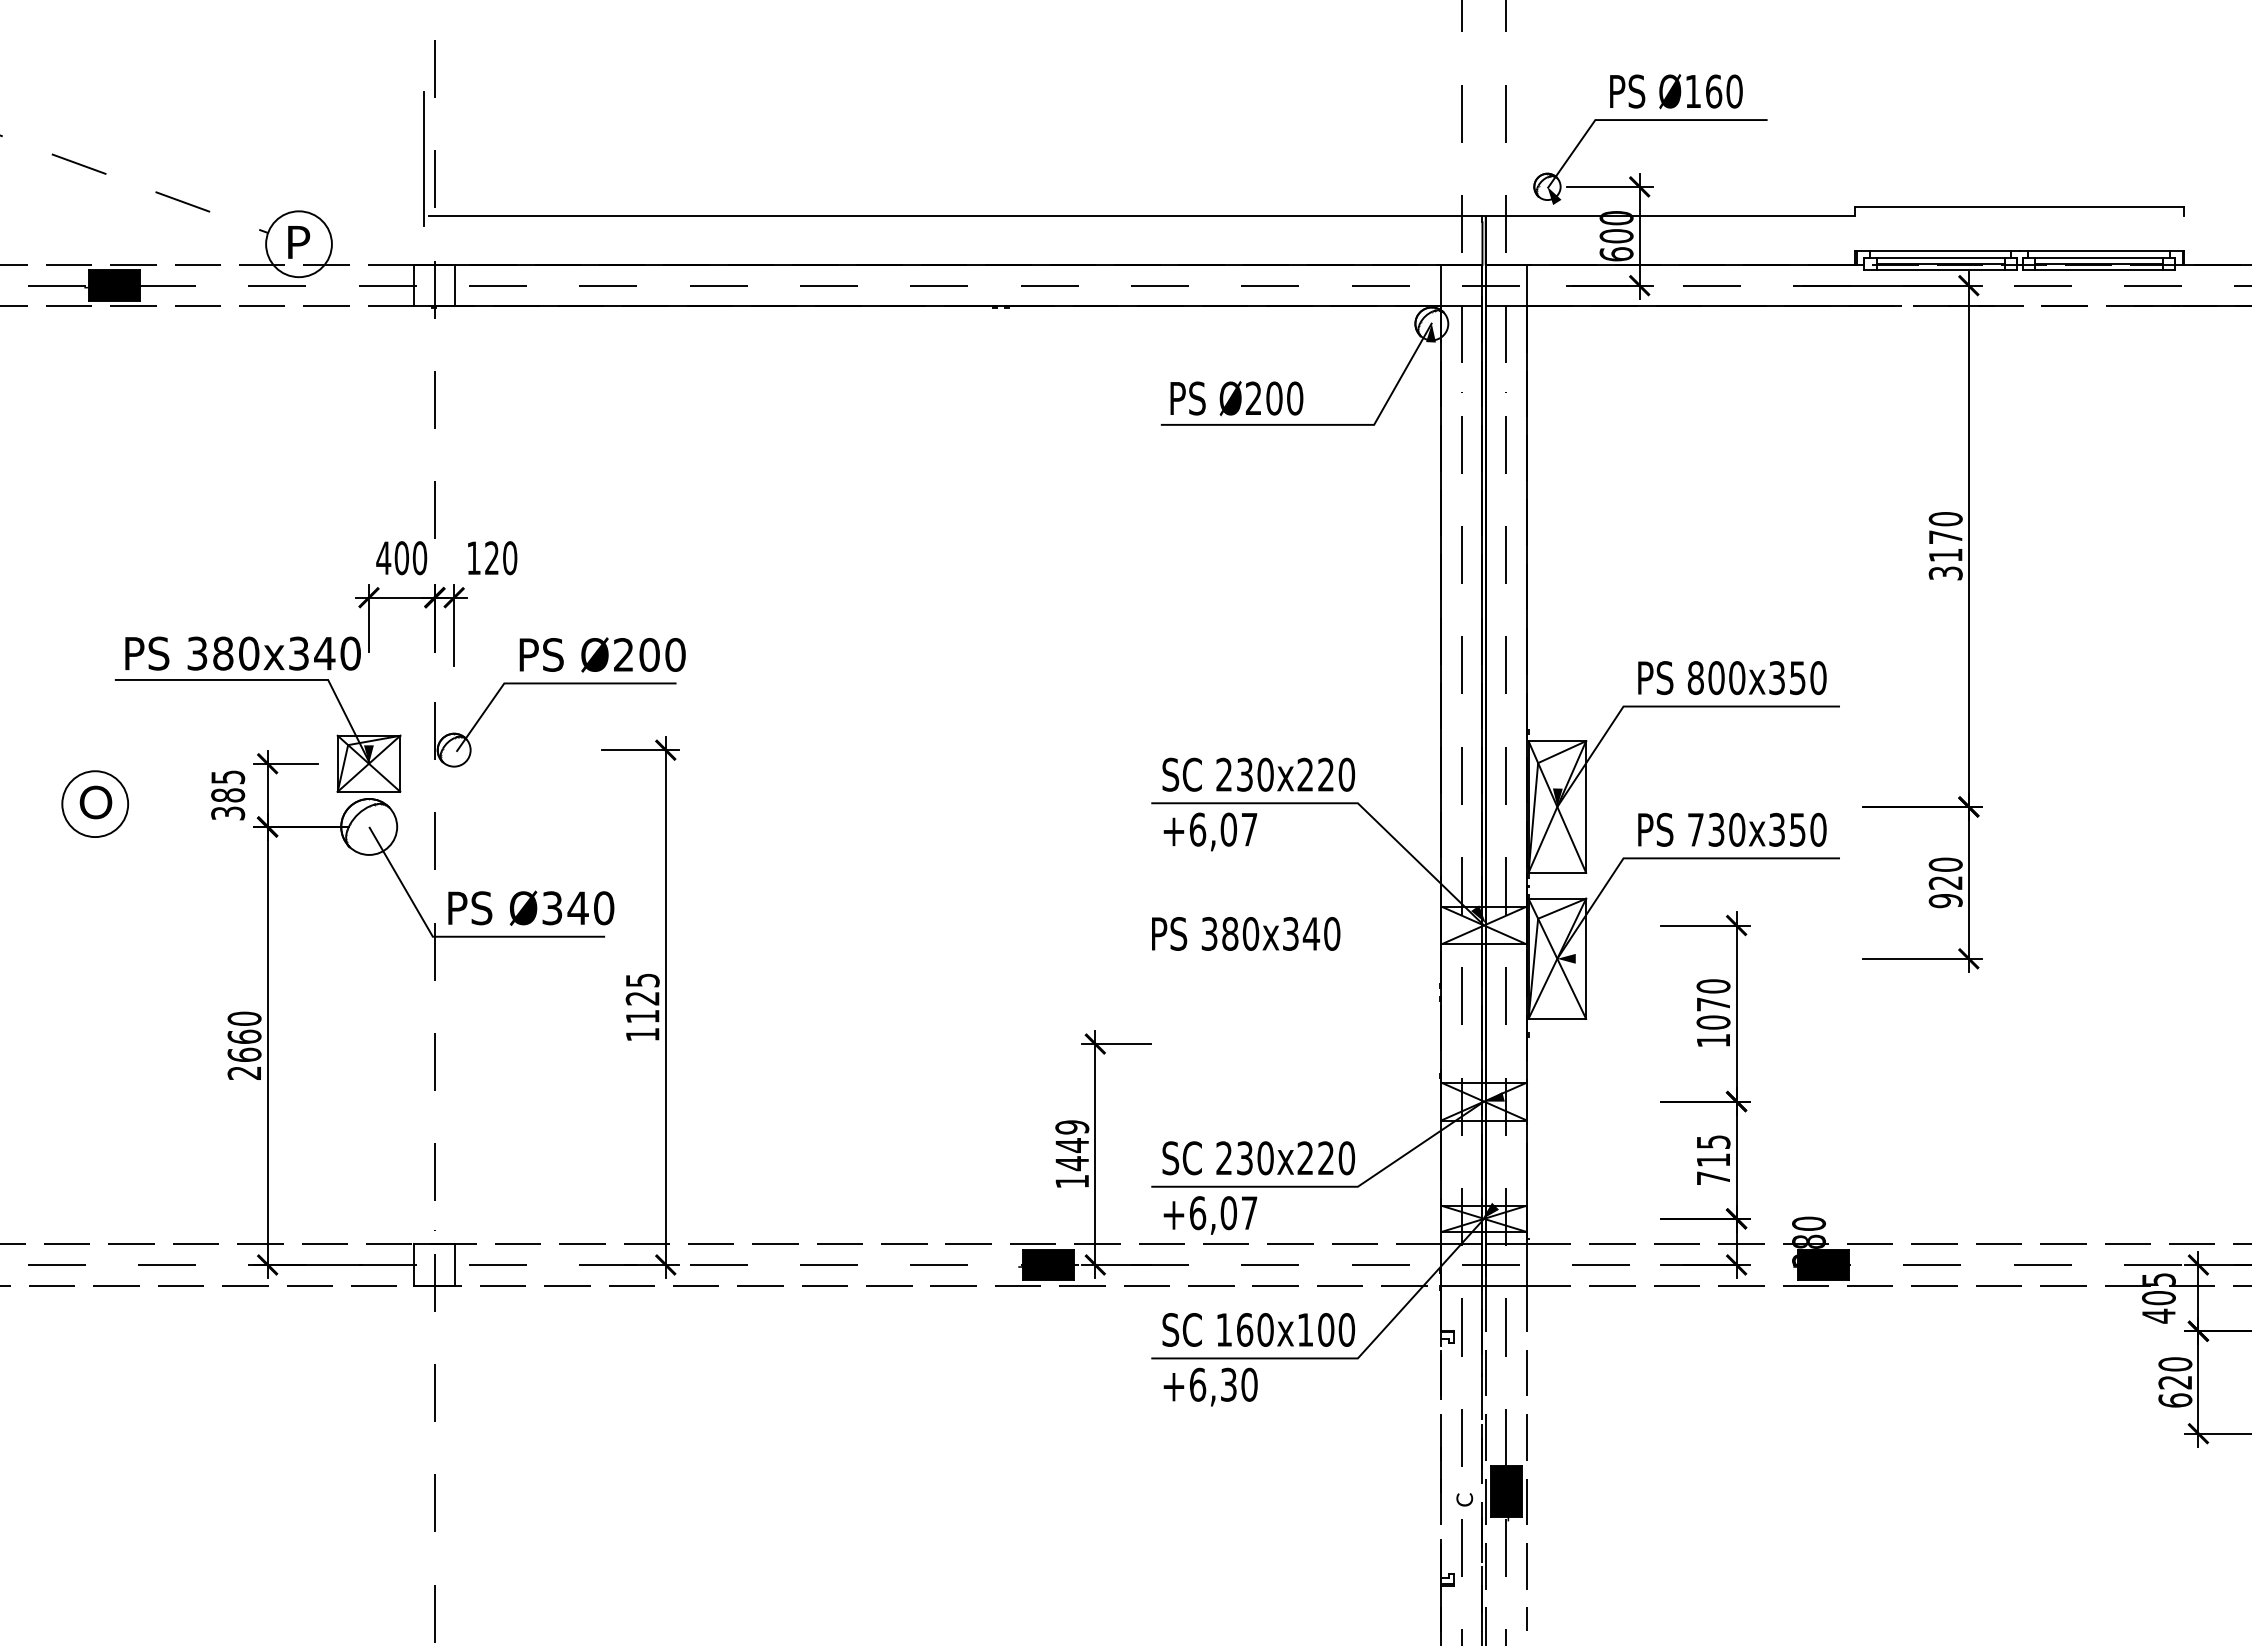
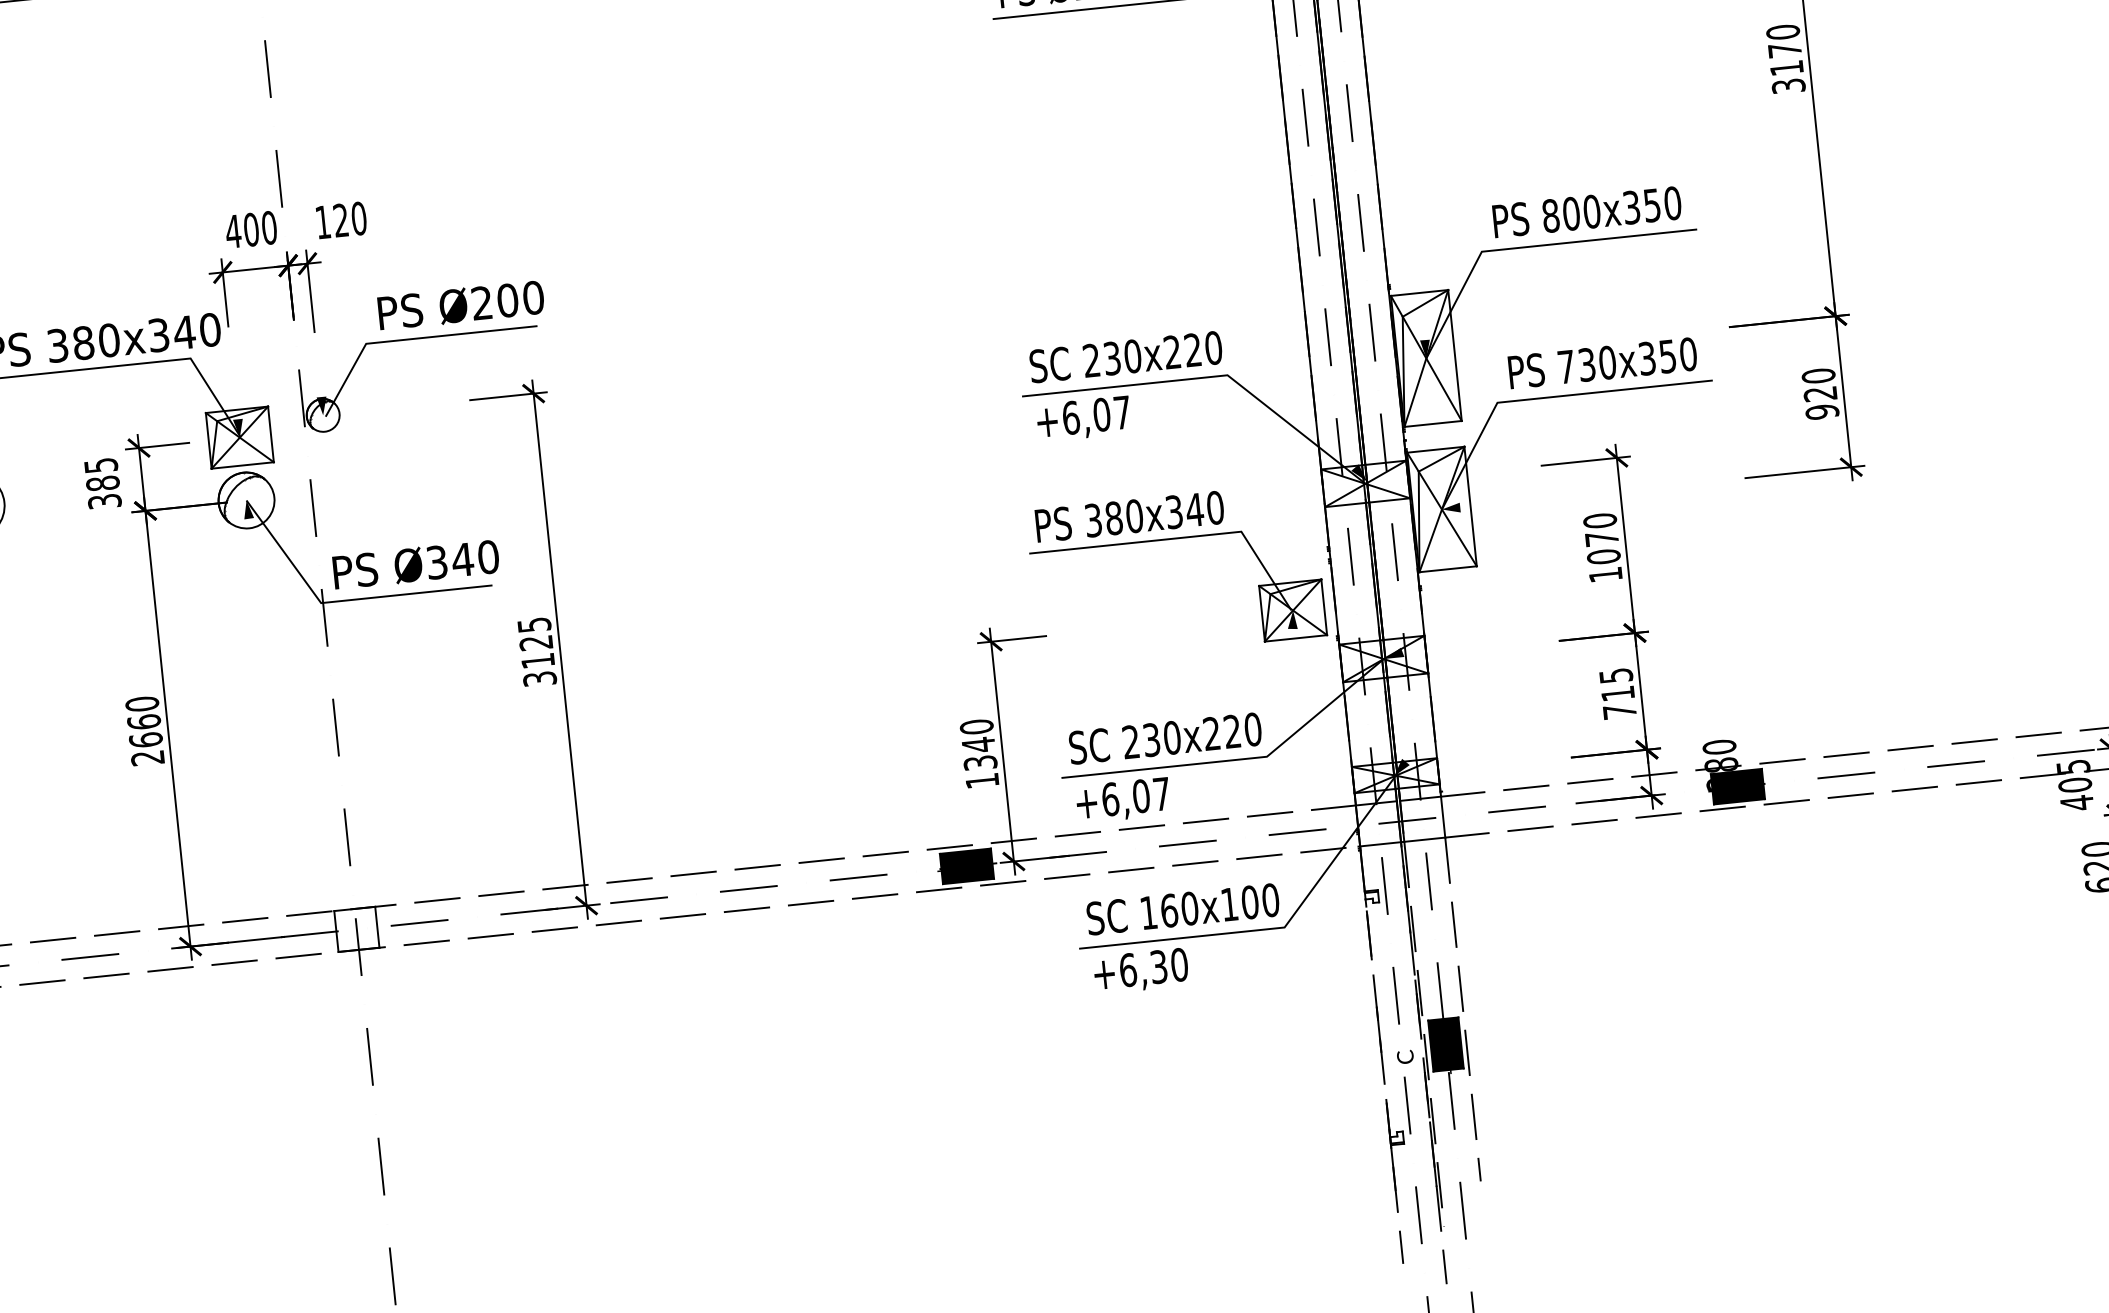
fill: (454, 740) -> (322, 405), added
fill: (369, 835) -> (247, 508), added
part: (1286, 961) -> (1172, 540), added
text: (642, 1034) -> (539, 678), 1125 -> 3125
text: (1072, 1145) -> (978, 745), 1449 -> 1340

